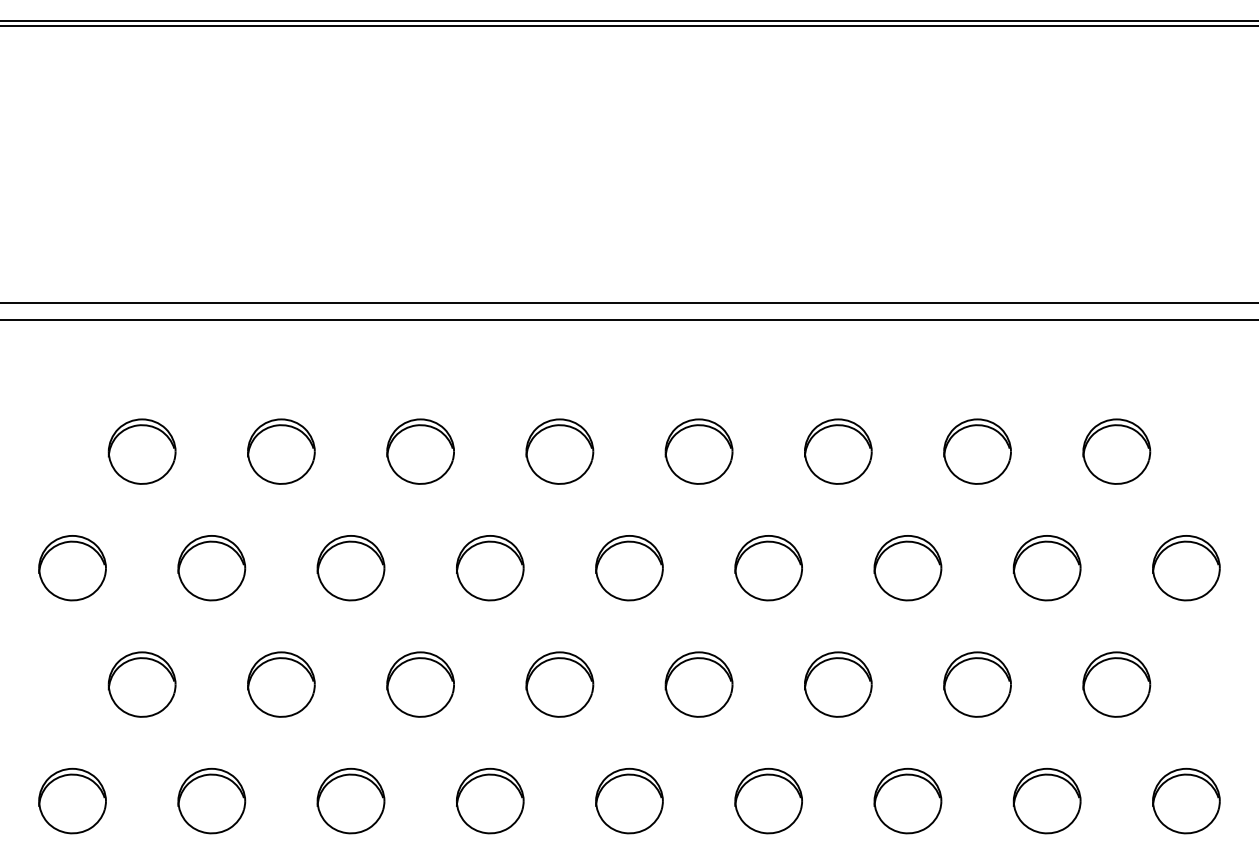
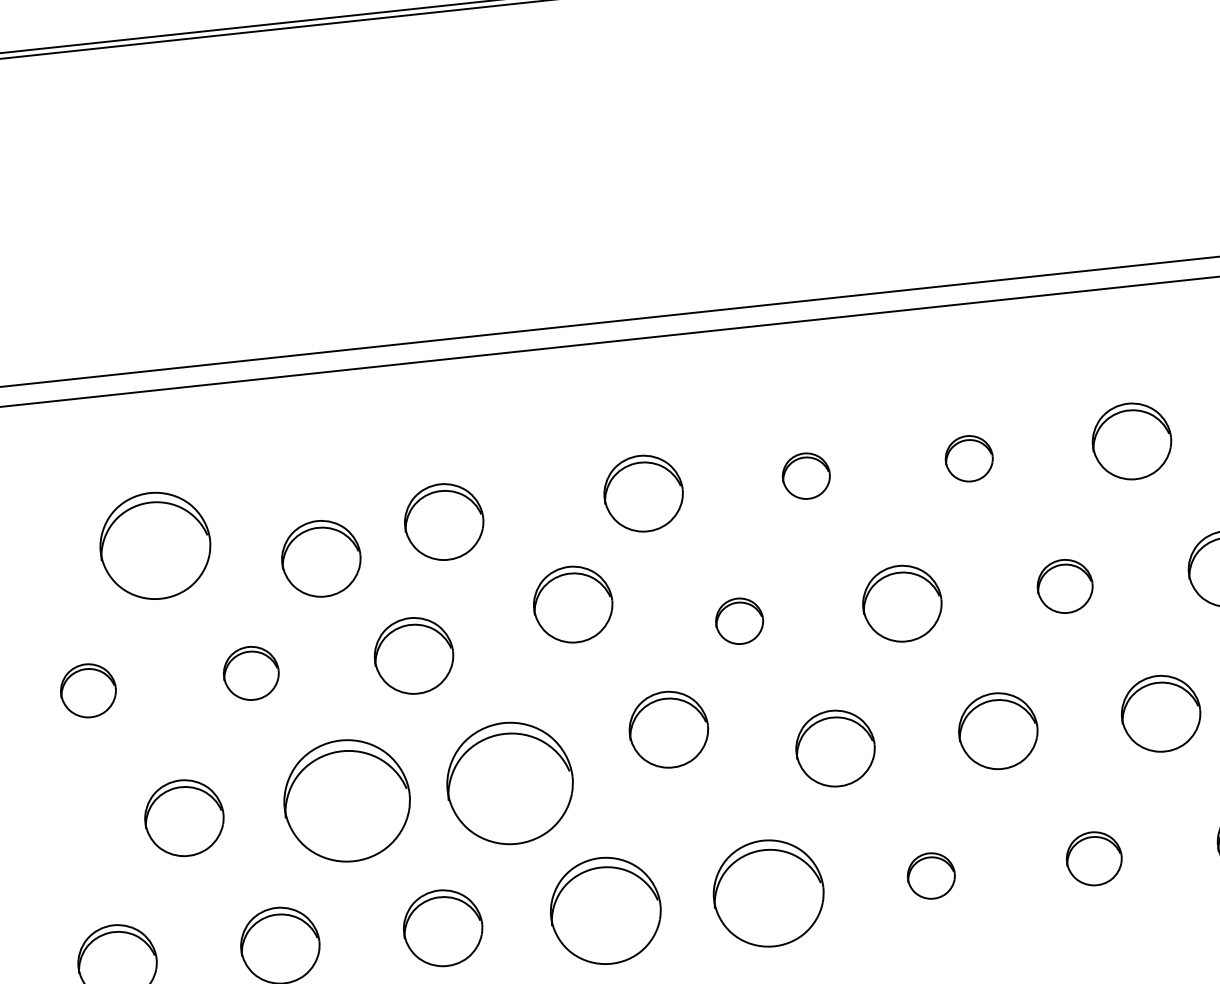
part: (141, 451) -> (154, 545), size x1.4
part: (281, 451) -> (321, 558), moved
part: (420, 451) -> (444, 521), moved
part: (698, 451) -> (805, 476), size x0.6
part: (838, 451) -> (969, 458), size x0.6
part: (72, 568) -> (88, 691), size x0.7
part: (211, 568) -> (250, 673), size x0.7
part: (490, 568) -> (573, 604), moved
part: (629, 568) -> (739, 621), size x0.6
part: (907, 568) -> (1064, 586), size x0.7
part: (281, 684) -> (347, 800), size x1.6
part: (420, 684) -> (509, 783), size x1.6
part: (559, 684) -> (668, 729), moved
part: (490, 800) -> (606, 910), size x1.4
part: (629, 800) -> (768, 892), size x1.4
part: (768, 800) -> (931, 875), size x0.6
part: (907, 801) -> (1093, 859), size x0.7

